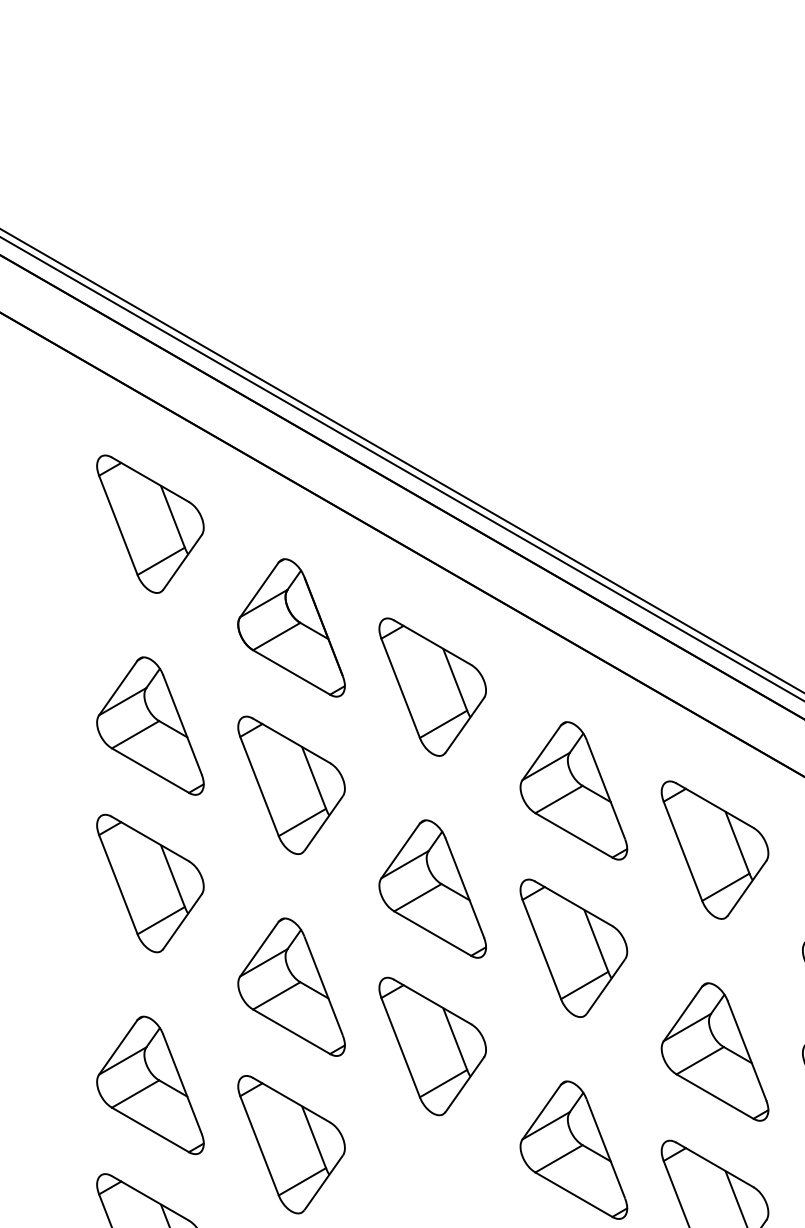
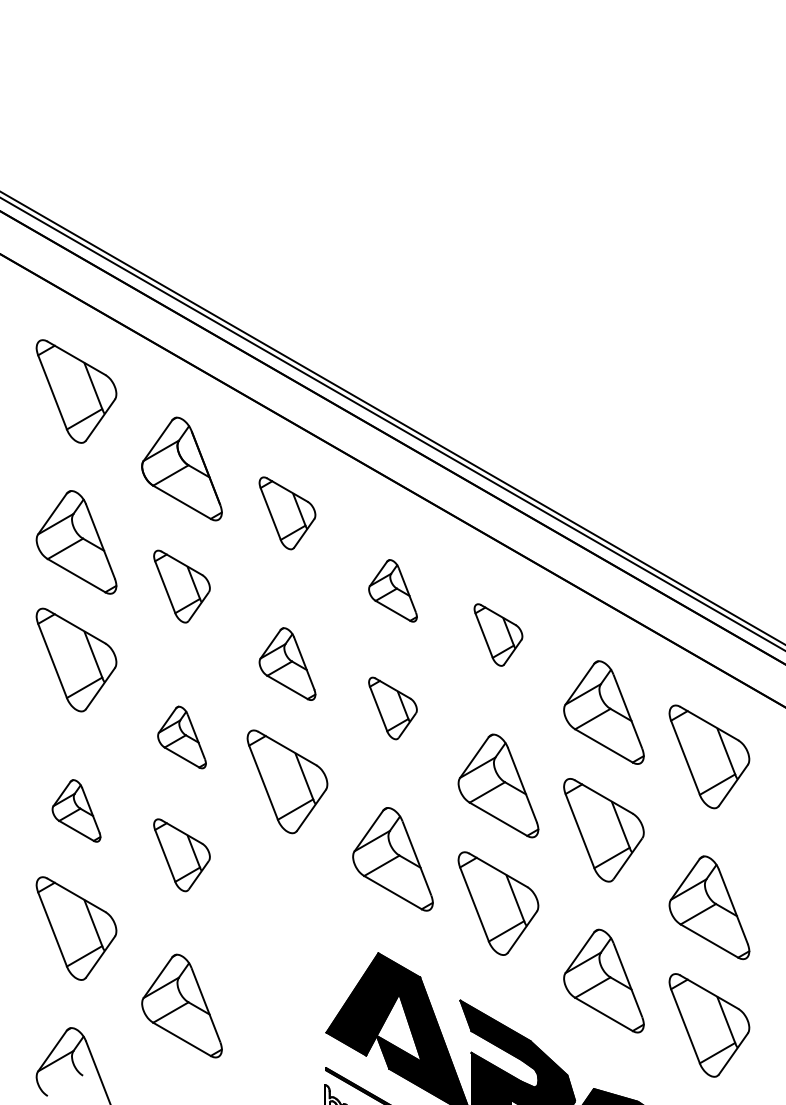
part: (432, 687) -> (287, 513), size x0.7
part: (290, 785) -> (181, 586), size x0.7
part: (573, 790) -> (392, 590), size x0.6
part: (715, 849) -> (498, 634), size x0.6
part: (432, 888) -> (287, 663), size x0.7
part: (573, 948) -> (392, 708), size x0.6
part: (290, 987) -> (181, 737), size x0.6
part: (150, 1084) -> (76, 810), size x0.6
part: (290, 1145) -> (181, 855), size x0.7

